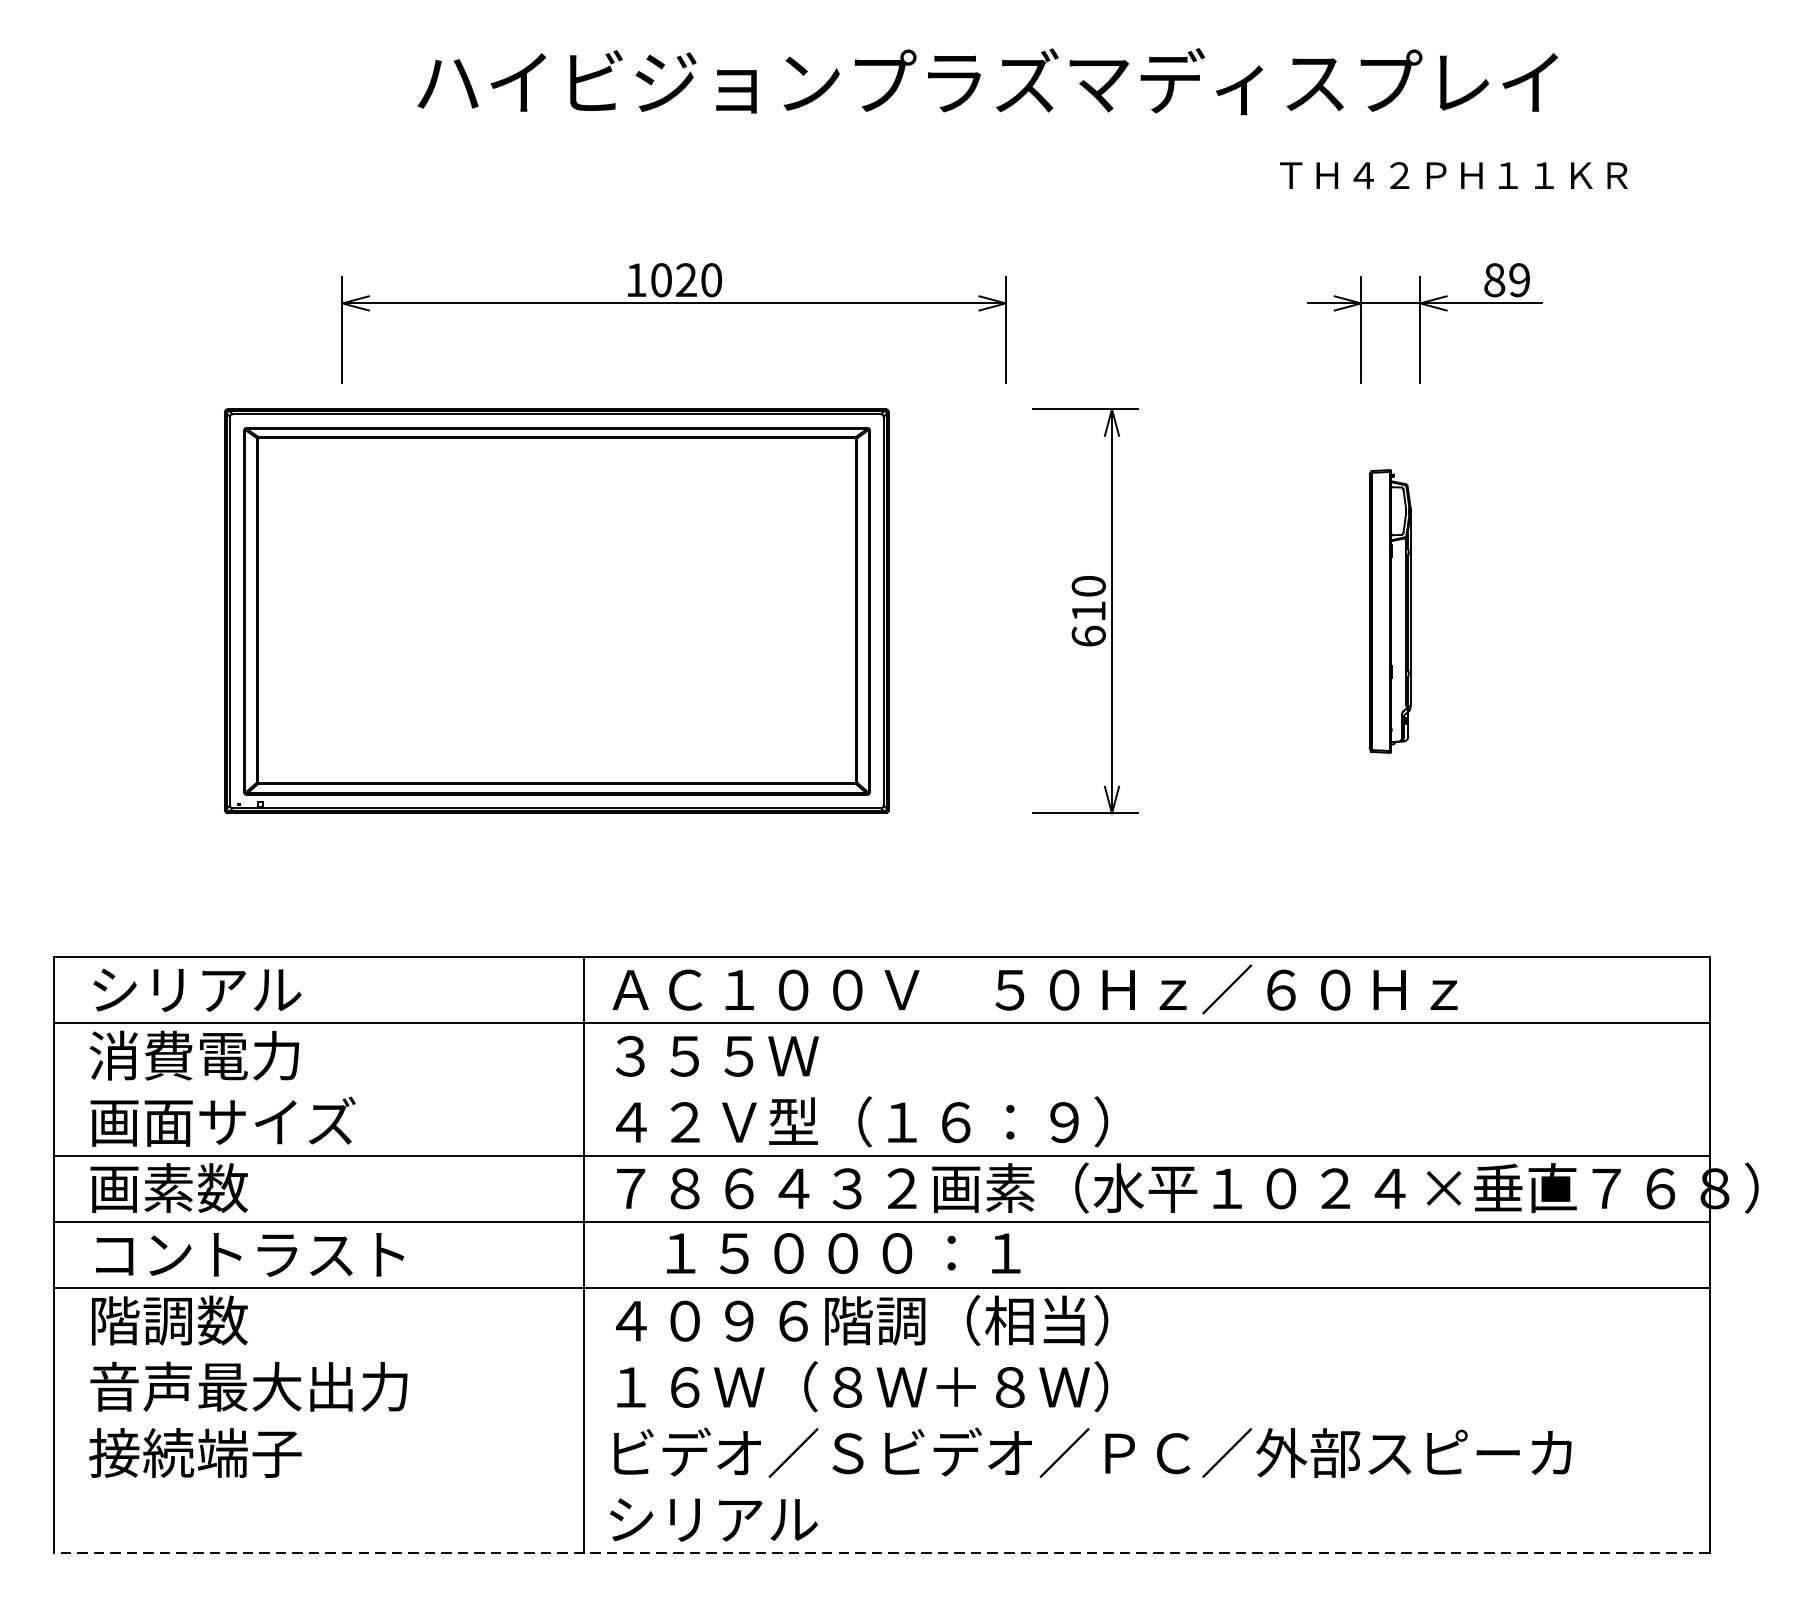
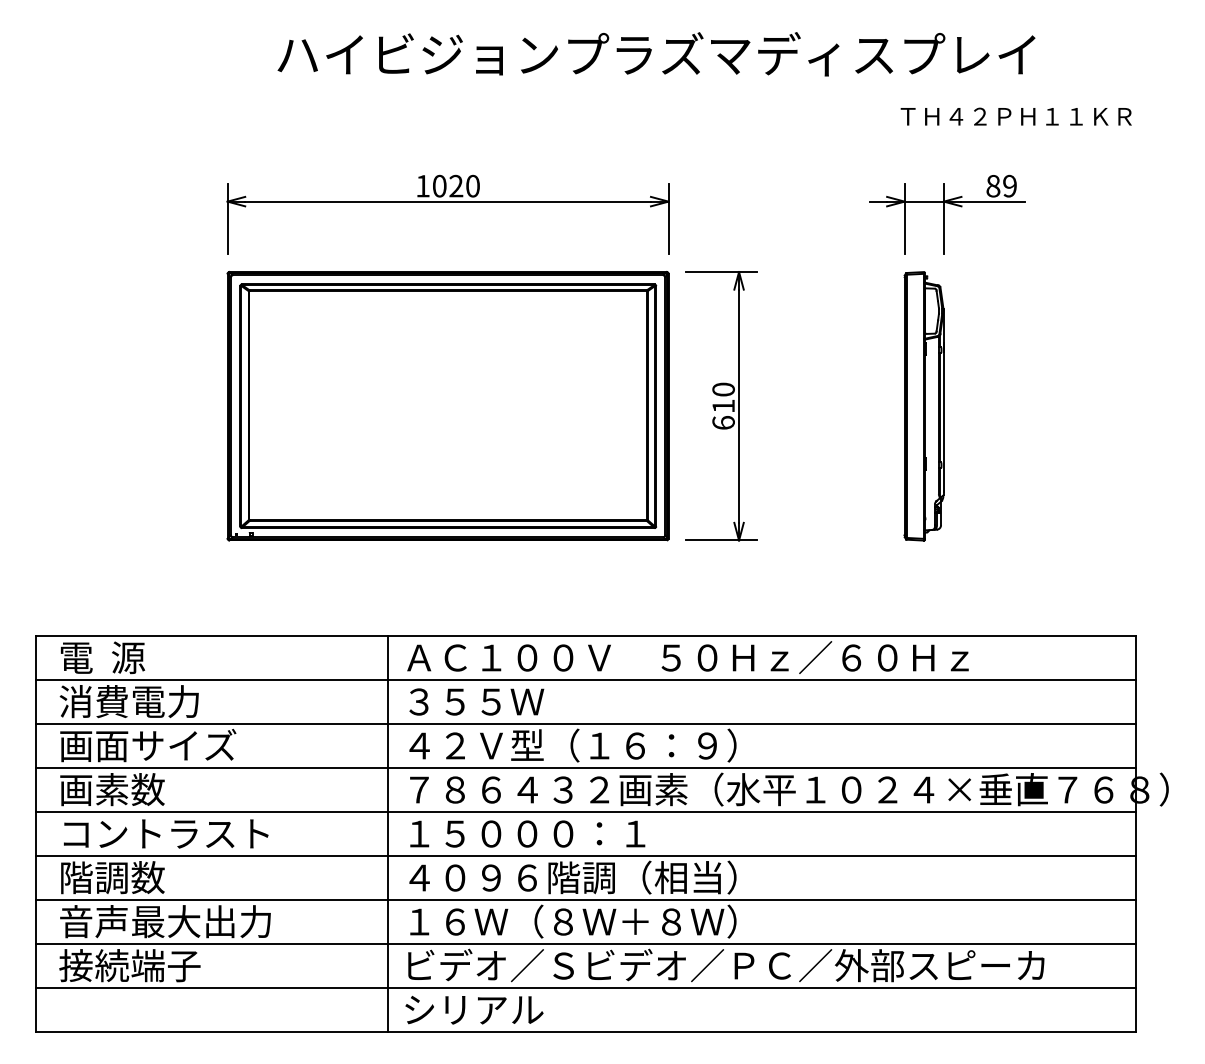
text: (1452, 175) -> (1015, 116), moved
part: (555, 611) -> (447, 406), moved
part: (1389, 611) -> (923, 406), size x1.43
text: (196, 989) -> (130, 657), シリアル -> 電  源
line: (882, 1090) -> (586, 724), added
text: (843, 1252) -> (527, 833), moved
line: (882, 1354) -> (586, 900), added
line: (882, 1421) -> (586, 944), added
line: (882, 1487) -> (586, 988), added
line: (880, 1553) -> (585, 1032), dashed -> solid

